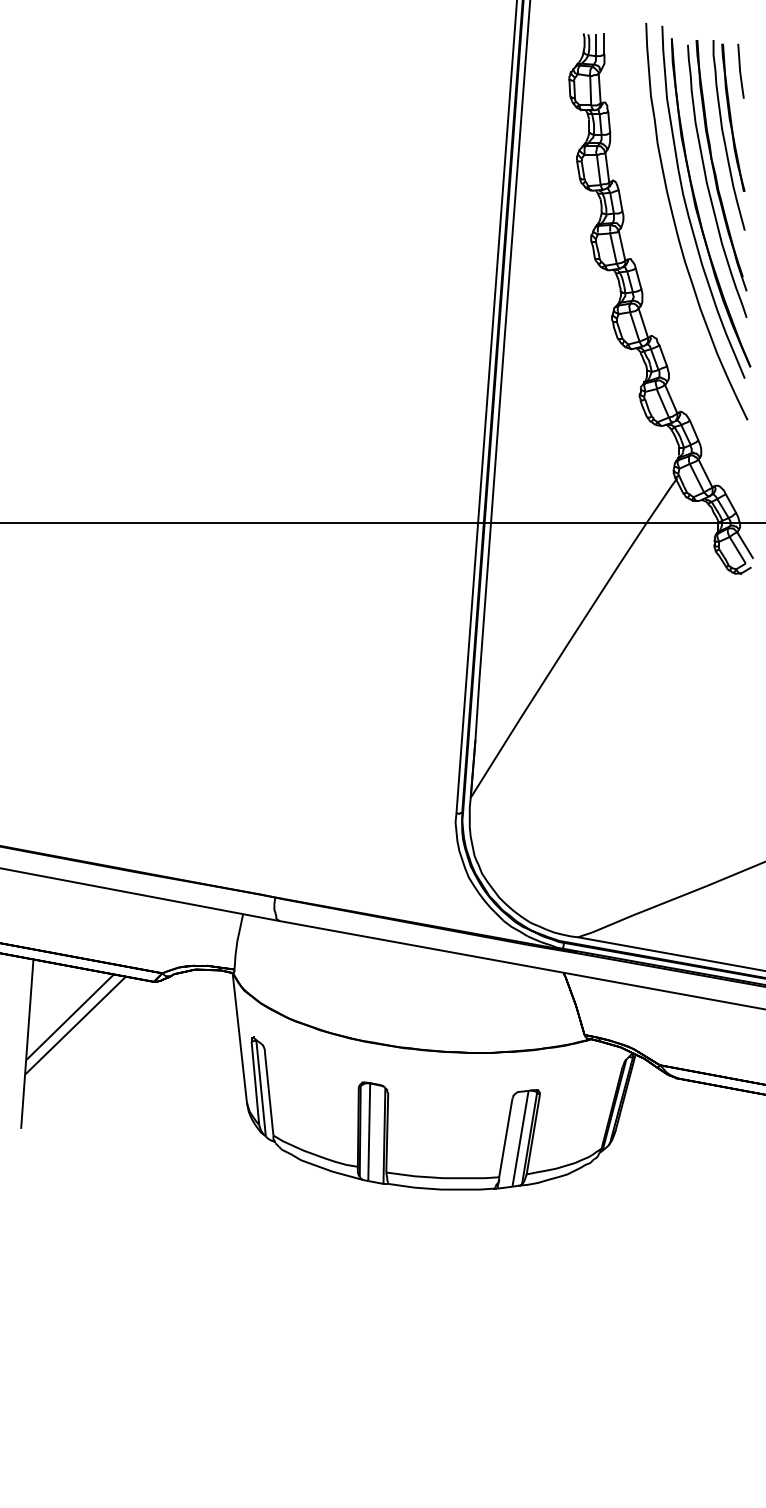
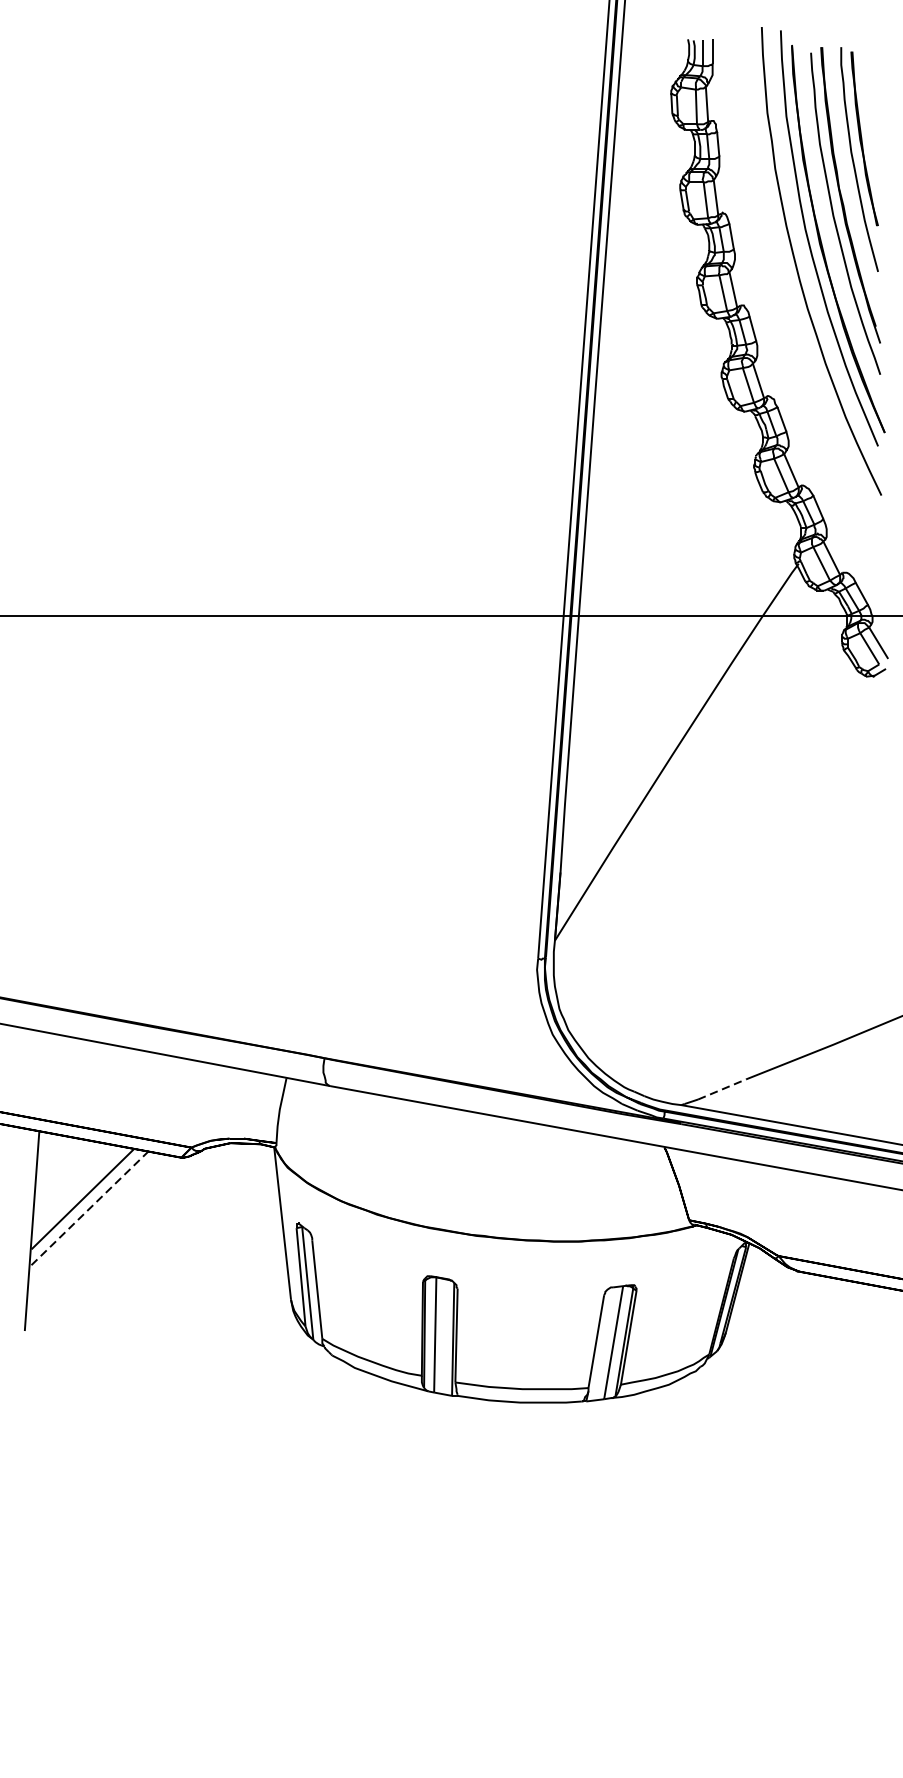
line: (740, 70) -> (873, 83), removed
line: (612, 923) -> (722, 1088), solid -> dashed
line: (75, 1025) -> (88, 1209), solid -> dashed

